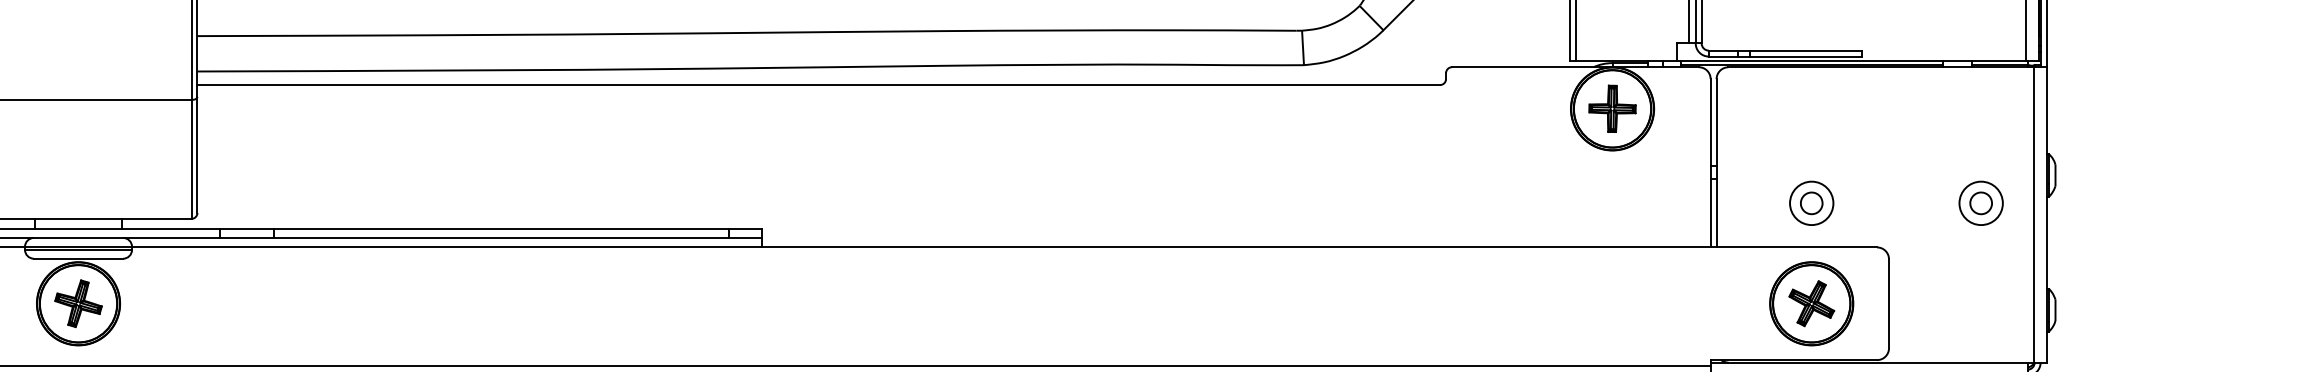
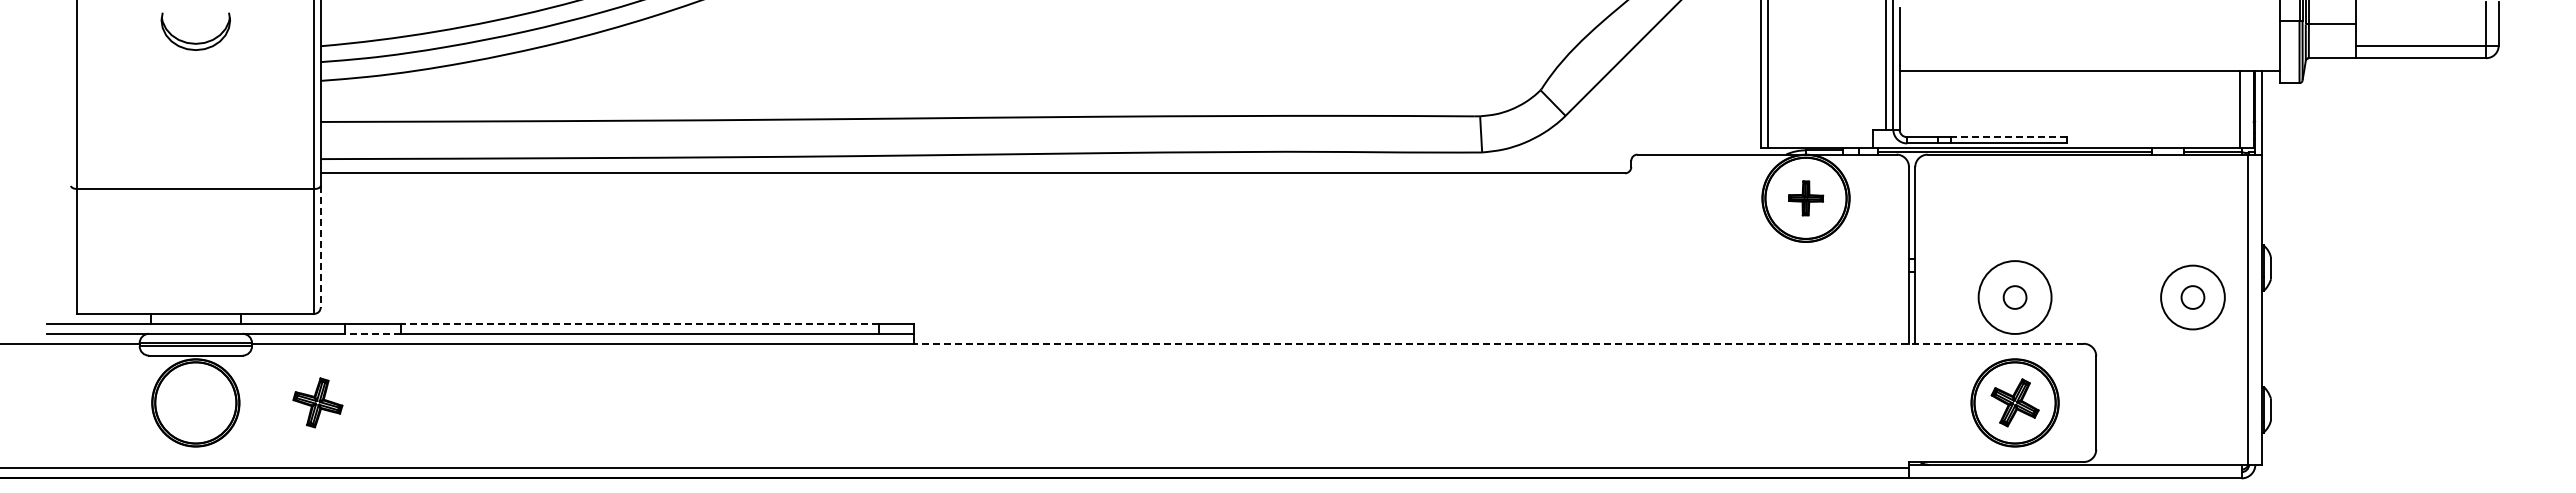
line: (1805, 50) -> (2008, 137), solid -> dashed
part: (1612, 109) -> (1805, 198), size x0.7
line: (197, 154) -> (320, 246), solid -> dashed
circle: (1811, 203) -> (2014, 297), size x1.6
circle: (1980, 203) -> (2192, 297), size x1.4
line: (501, 229) -> (639, 324), solid -> dashed
line: (246, 237) -> (372, 333), solid -> dashed
line: (1319, 247) -> (1498, 343), solid -> dashed
part: (78, 303) -> (317, 402), moved

